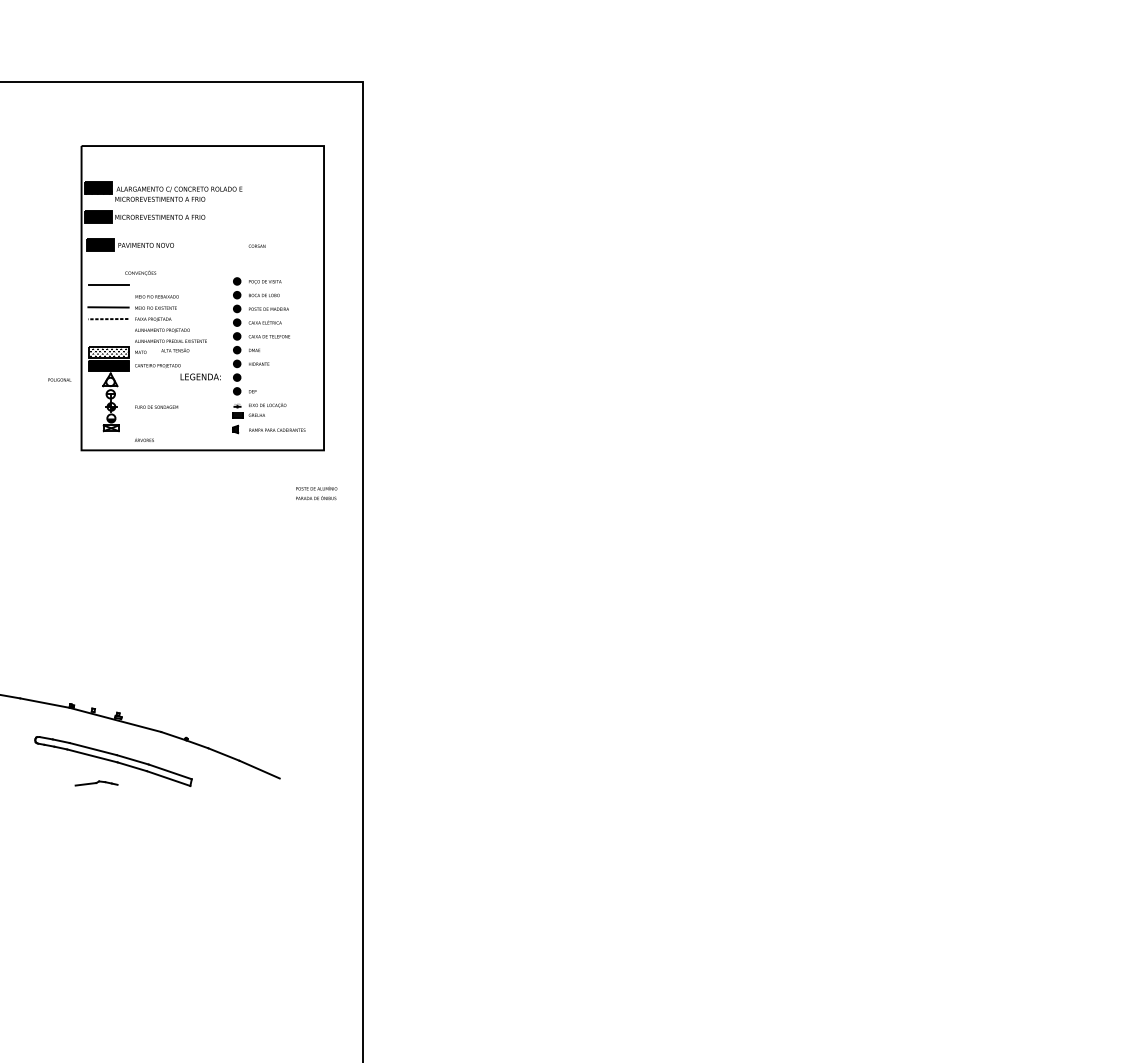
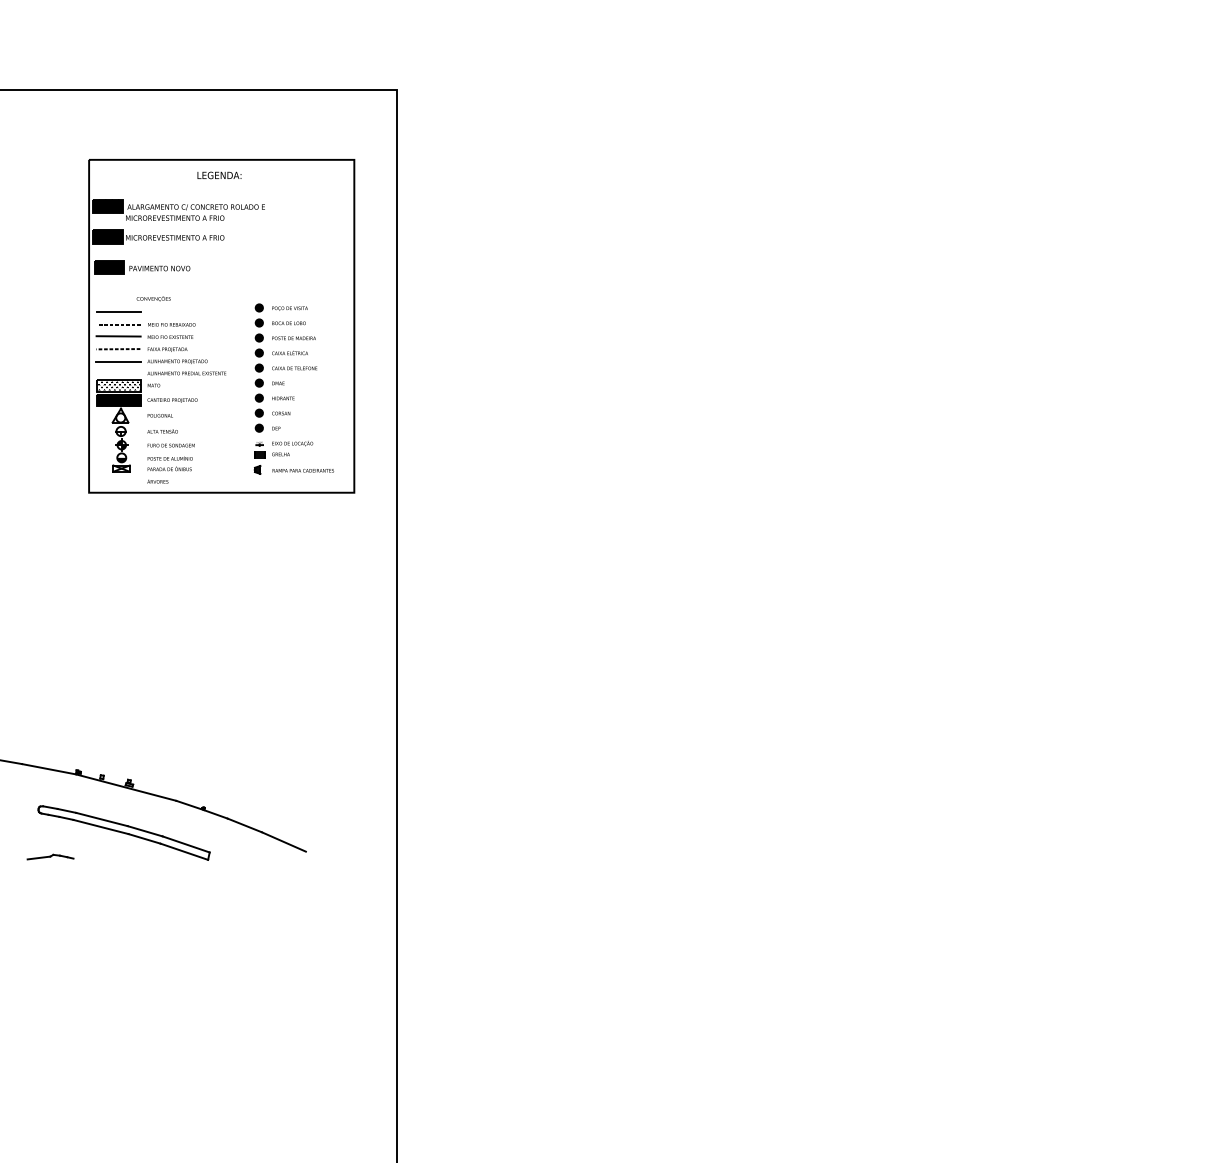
text: (257, 246) -> (281, 413), moved
line: (108, 296) -> (118, 324), added
line: (107, 330) -> (117, 361), added
text: (175, 350) -> (162, 431), moved
text: (200, 377) -> (219, 175), moved
text: (59, 379) -> (159, 415), moved
text: (315, 493) -> (169, 463), moved
part: (96, 782) -> (50, 856), moved

